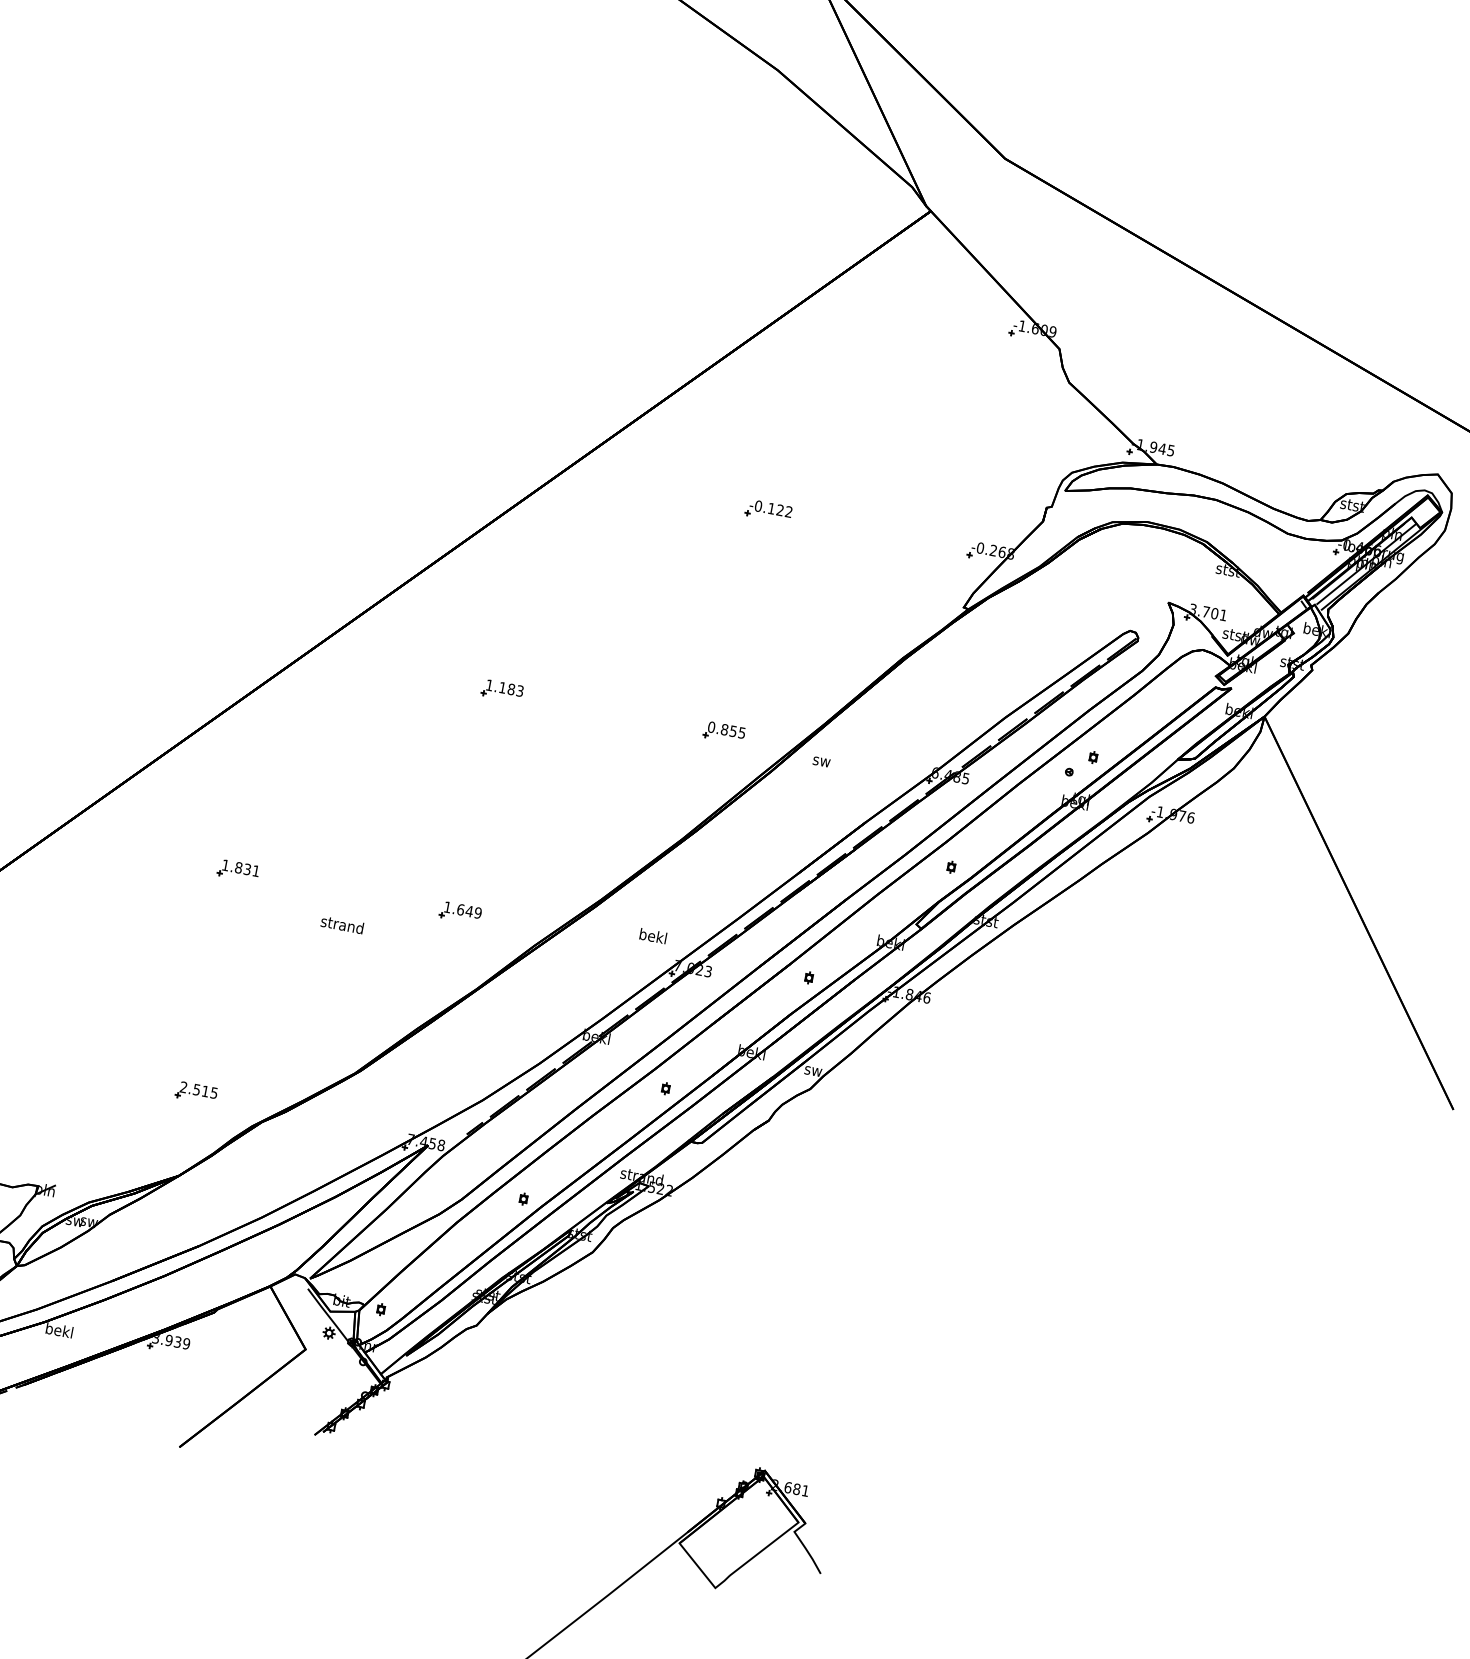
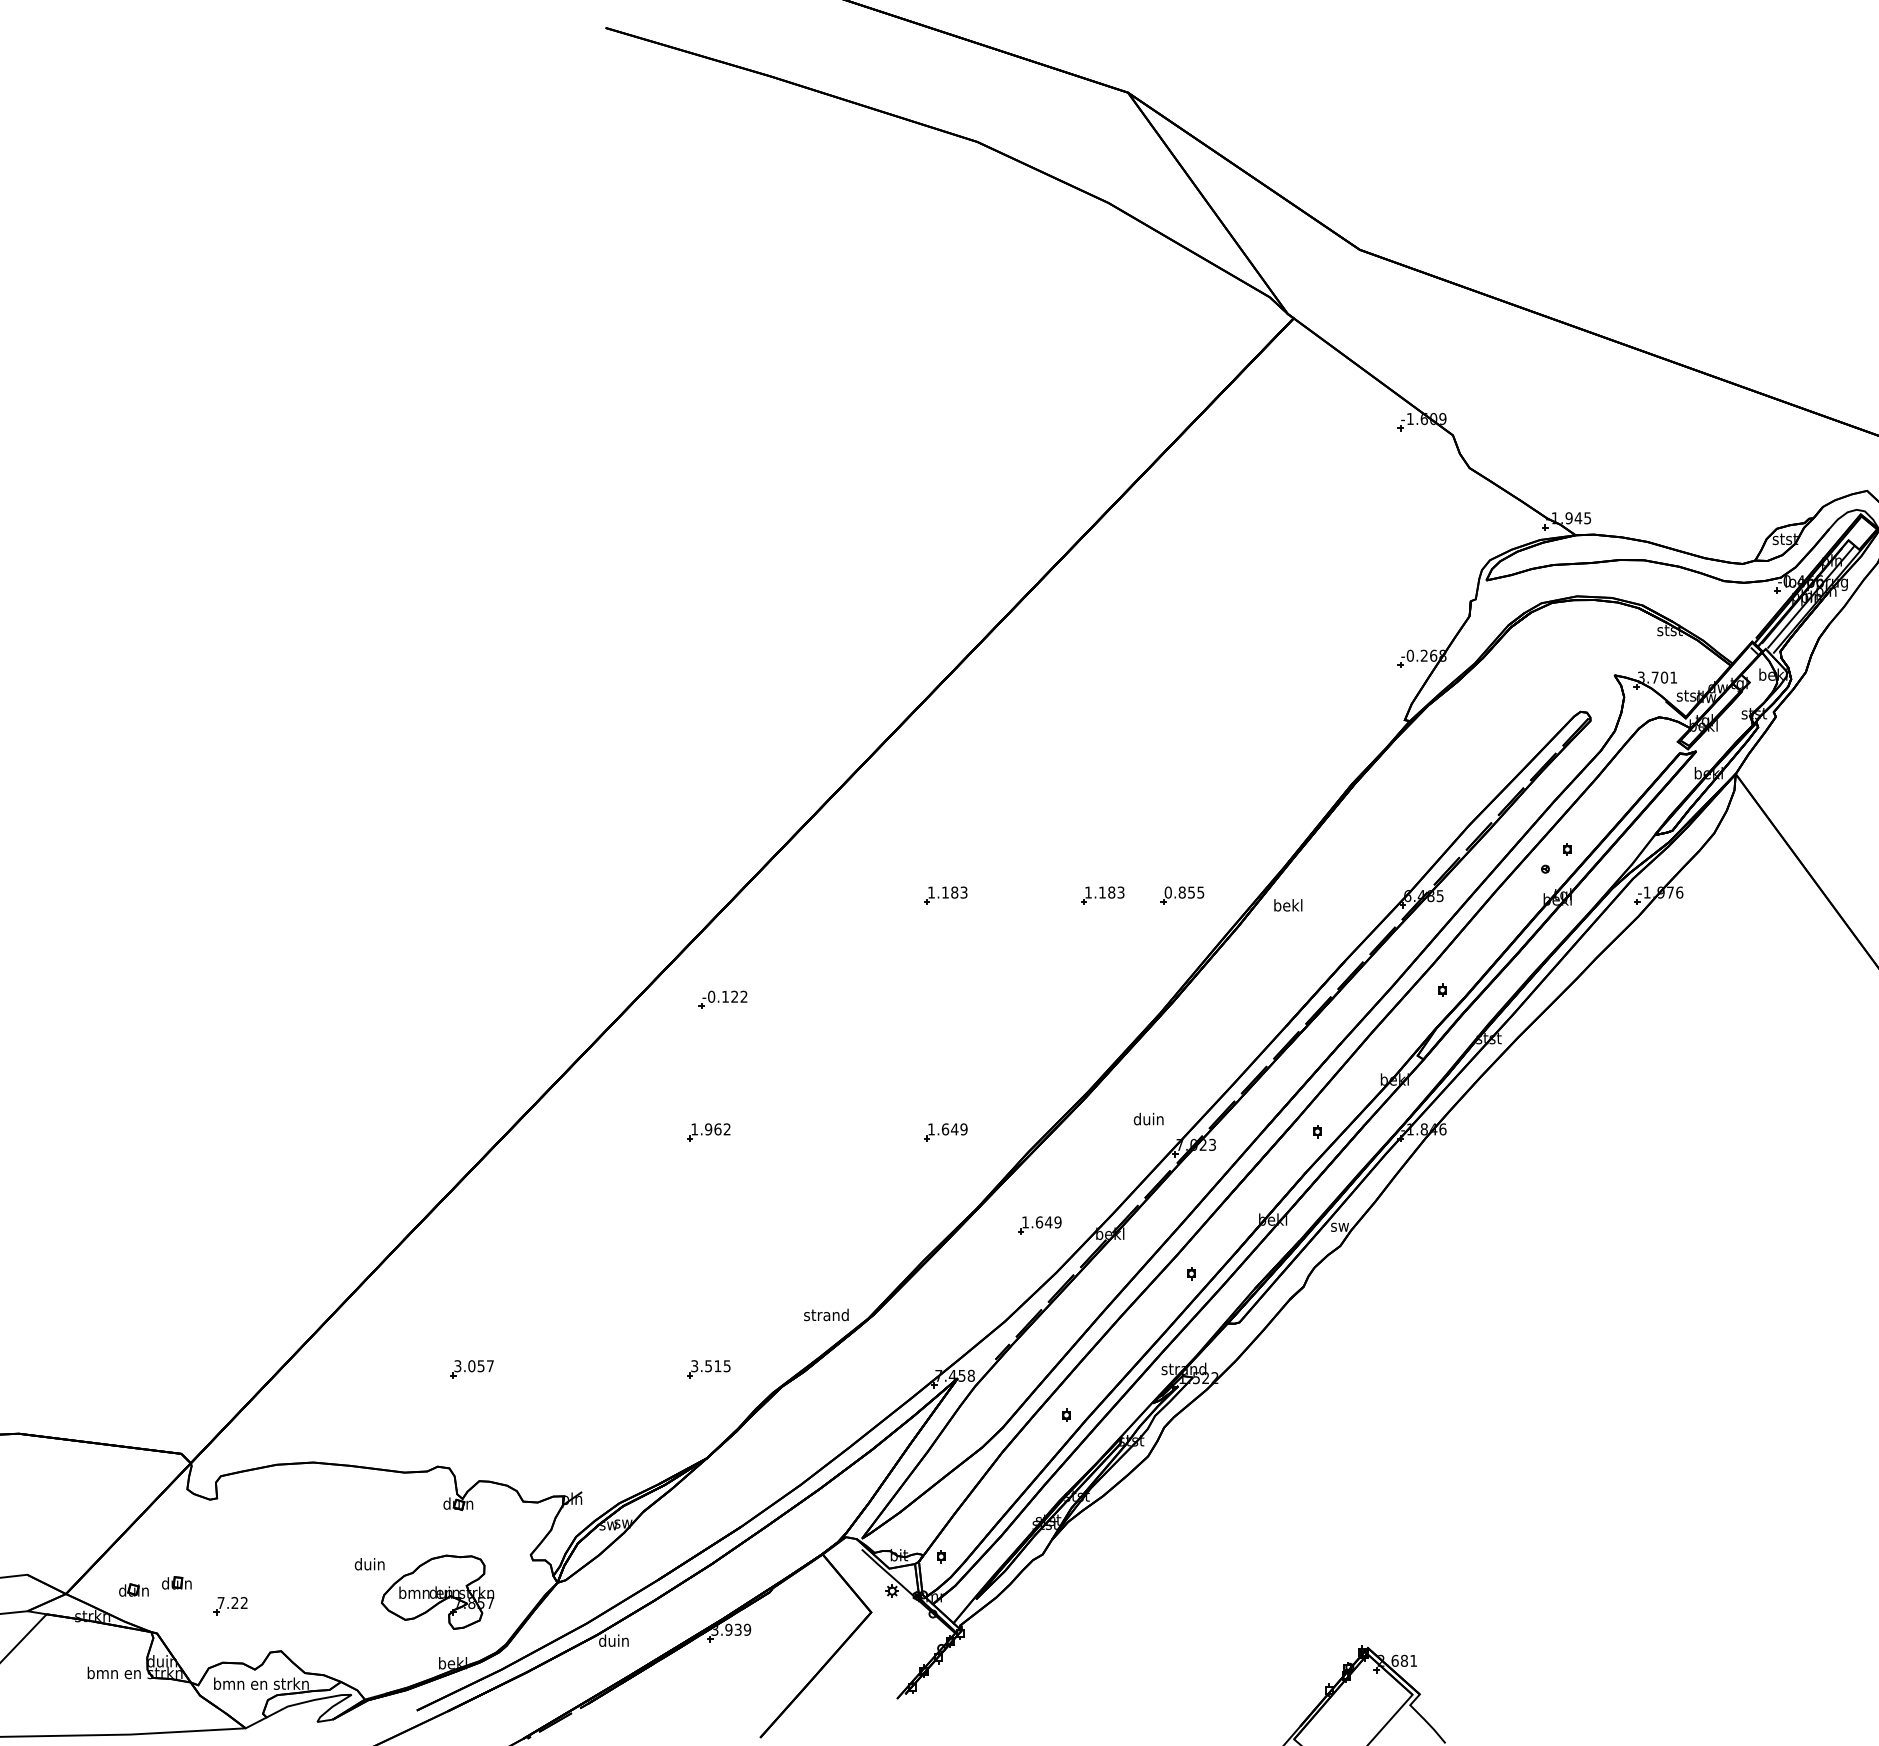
part: (768, 510) -> (722, 999), moved
part: (649, 718) -> (1102, 895), added
text: (822, 760) -> (1288, 905), sw -> bekl
text: (247, 869) -> (717, 1129), 1.831 -> 1.962
text: (342, 924) -> (826, 1314), moved
text: (653, 935) -> (1148, 1118), bekl -> duin
part: (531, 1016) -> (1039, 1225), added
text: (183, 1087) -> (694, 1366), 2.515 -> 3.515
text: (59, 1330) -> (613, 1640), bekl -> duin

